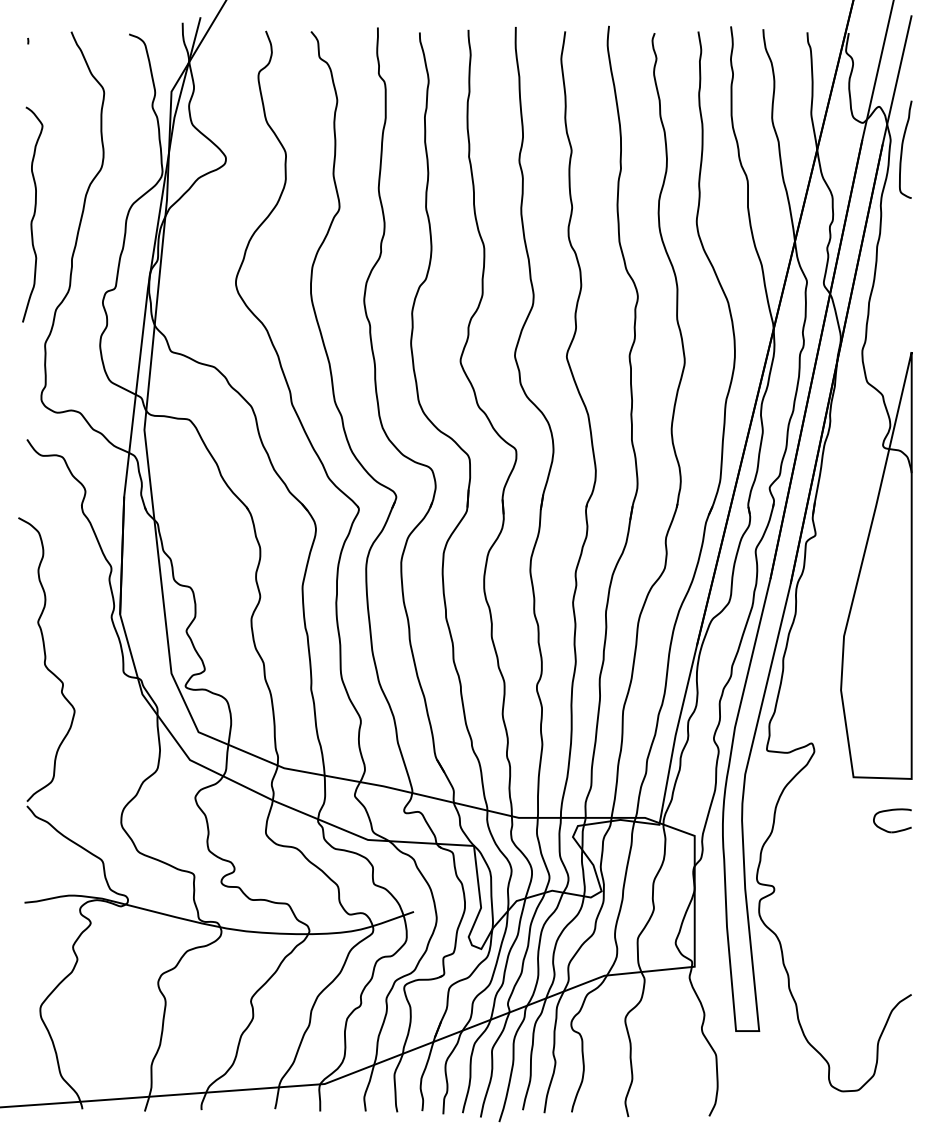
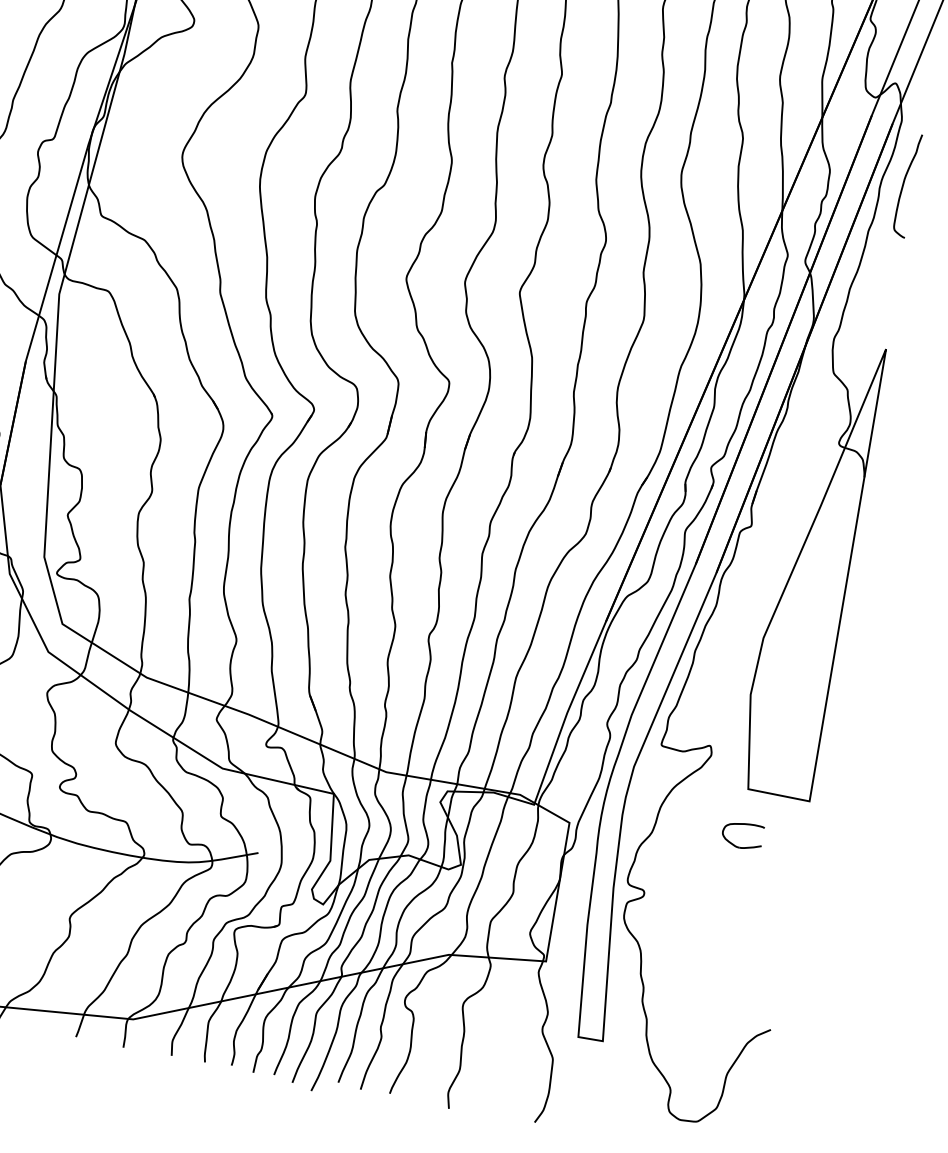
curve: (902, 149) -> (903, 184), moved
part: (890, 811) -> (742, 825), moved

